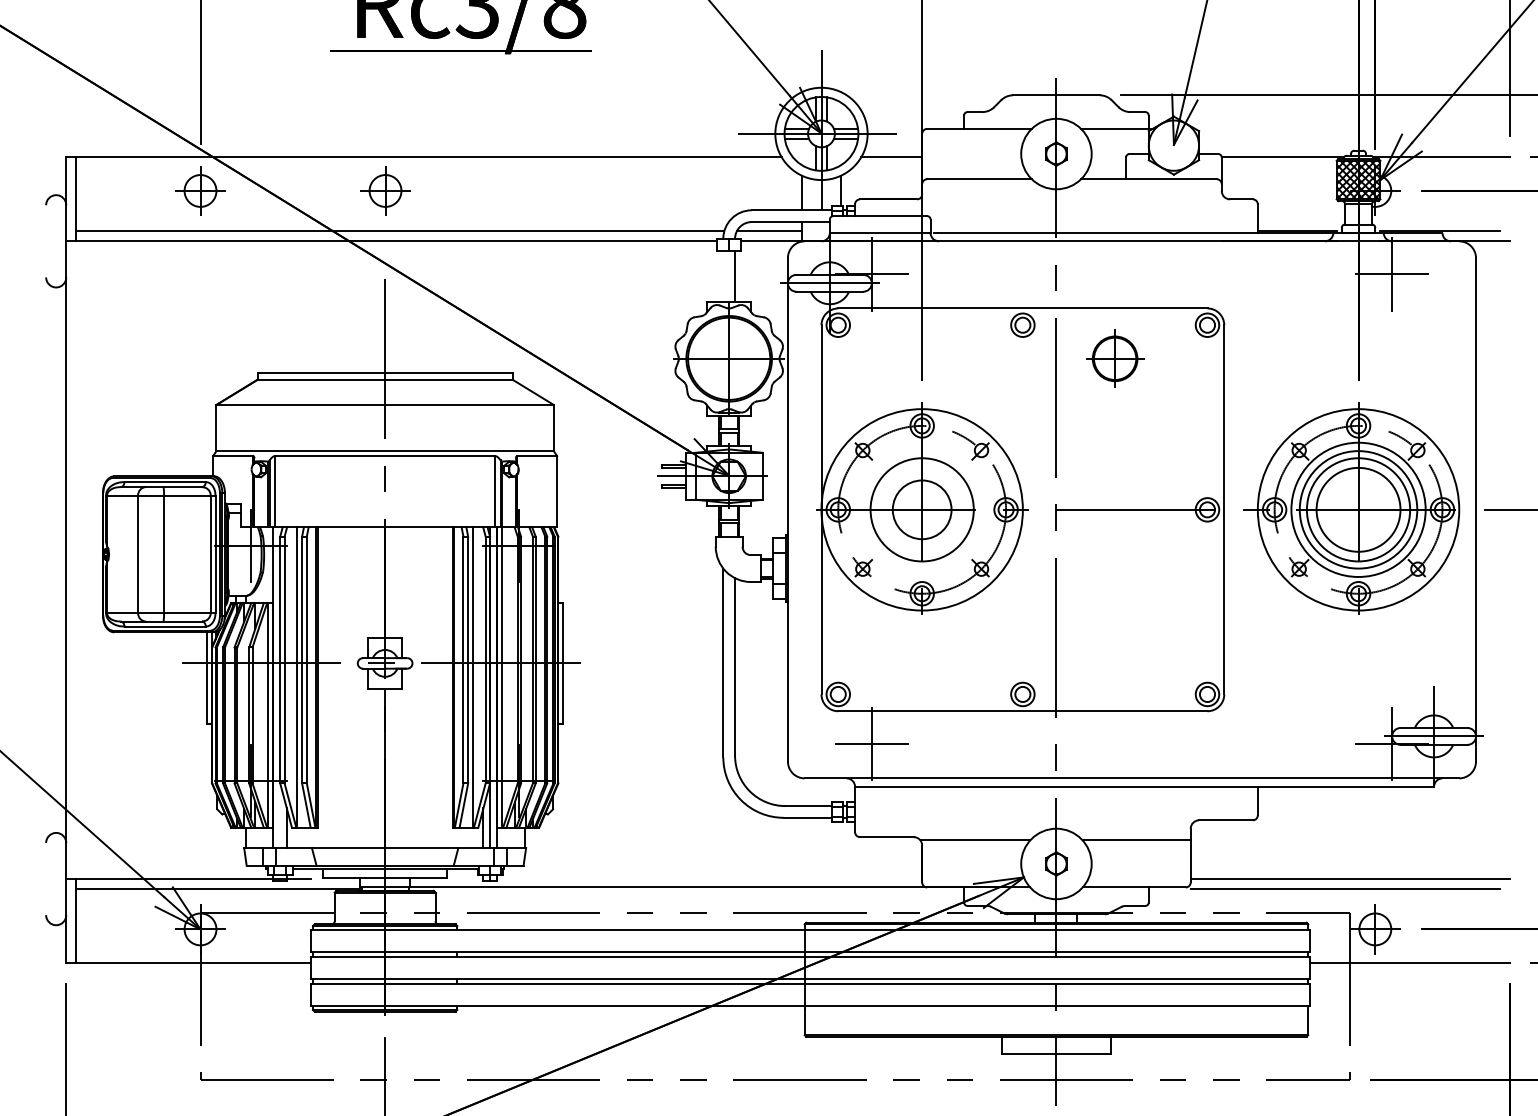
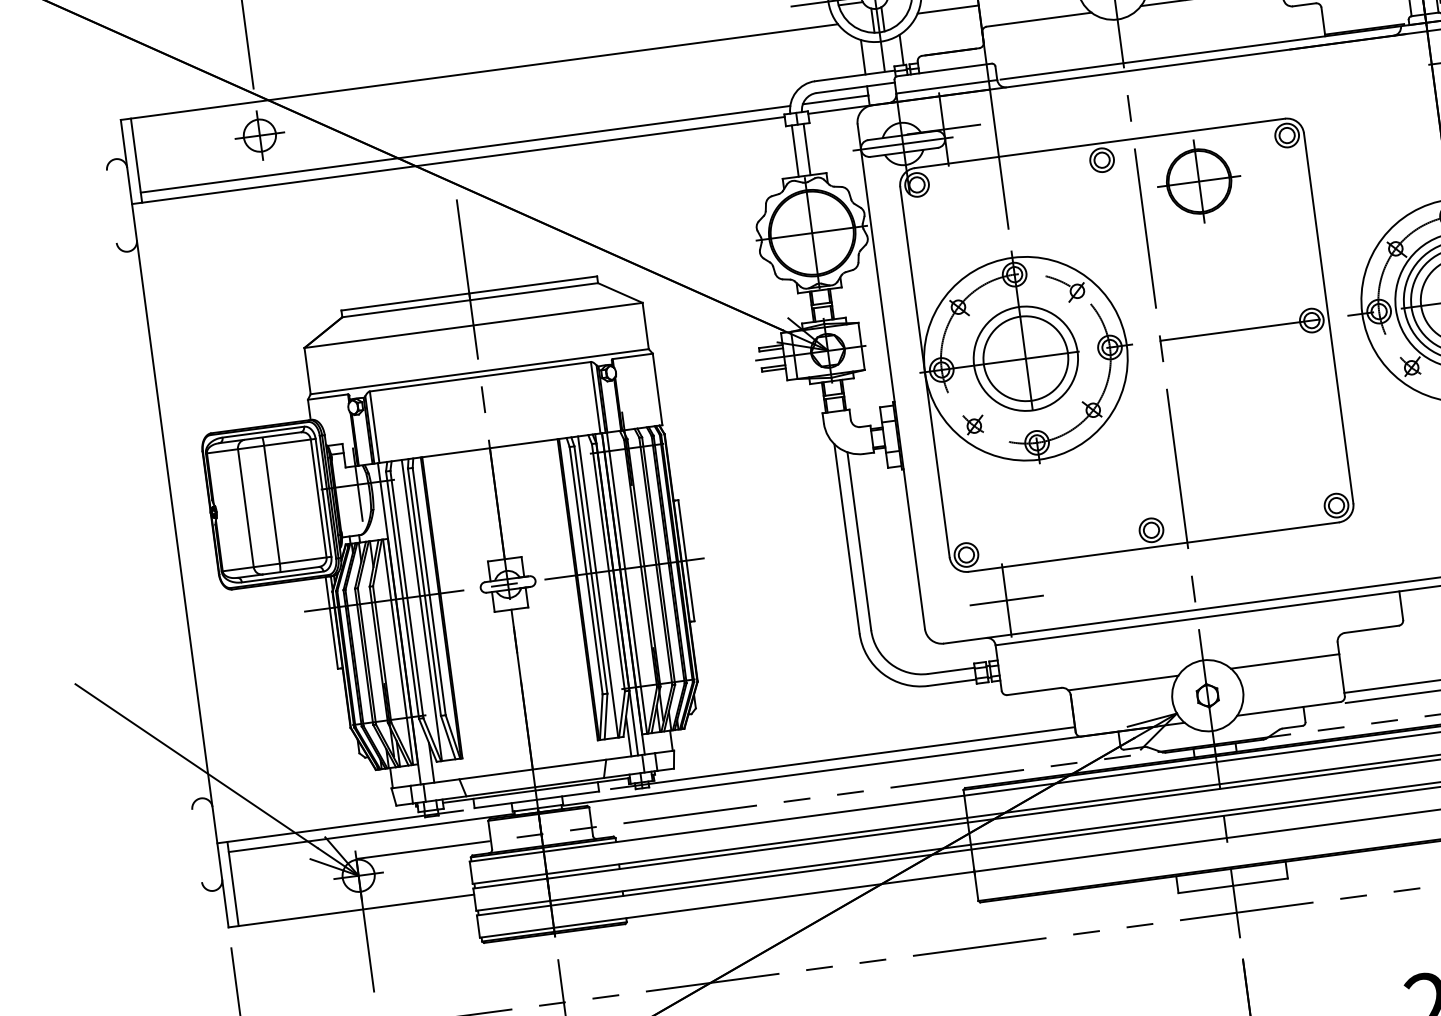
part: (385, 190) -> (445, 110), removed
line: (723, 275) -> (795, 150), added
part: (1114, 358) -> (1198, 181), size x1.43
circle: (922, 509) -> (1026, 358), size x1.43
line: (690, 877) -> (842, 758), added

